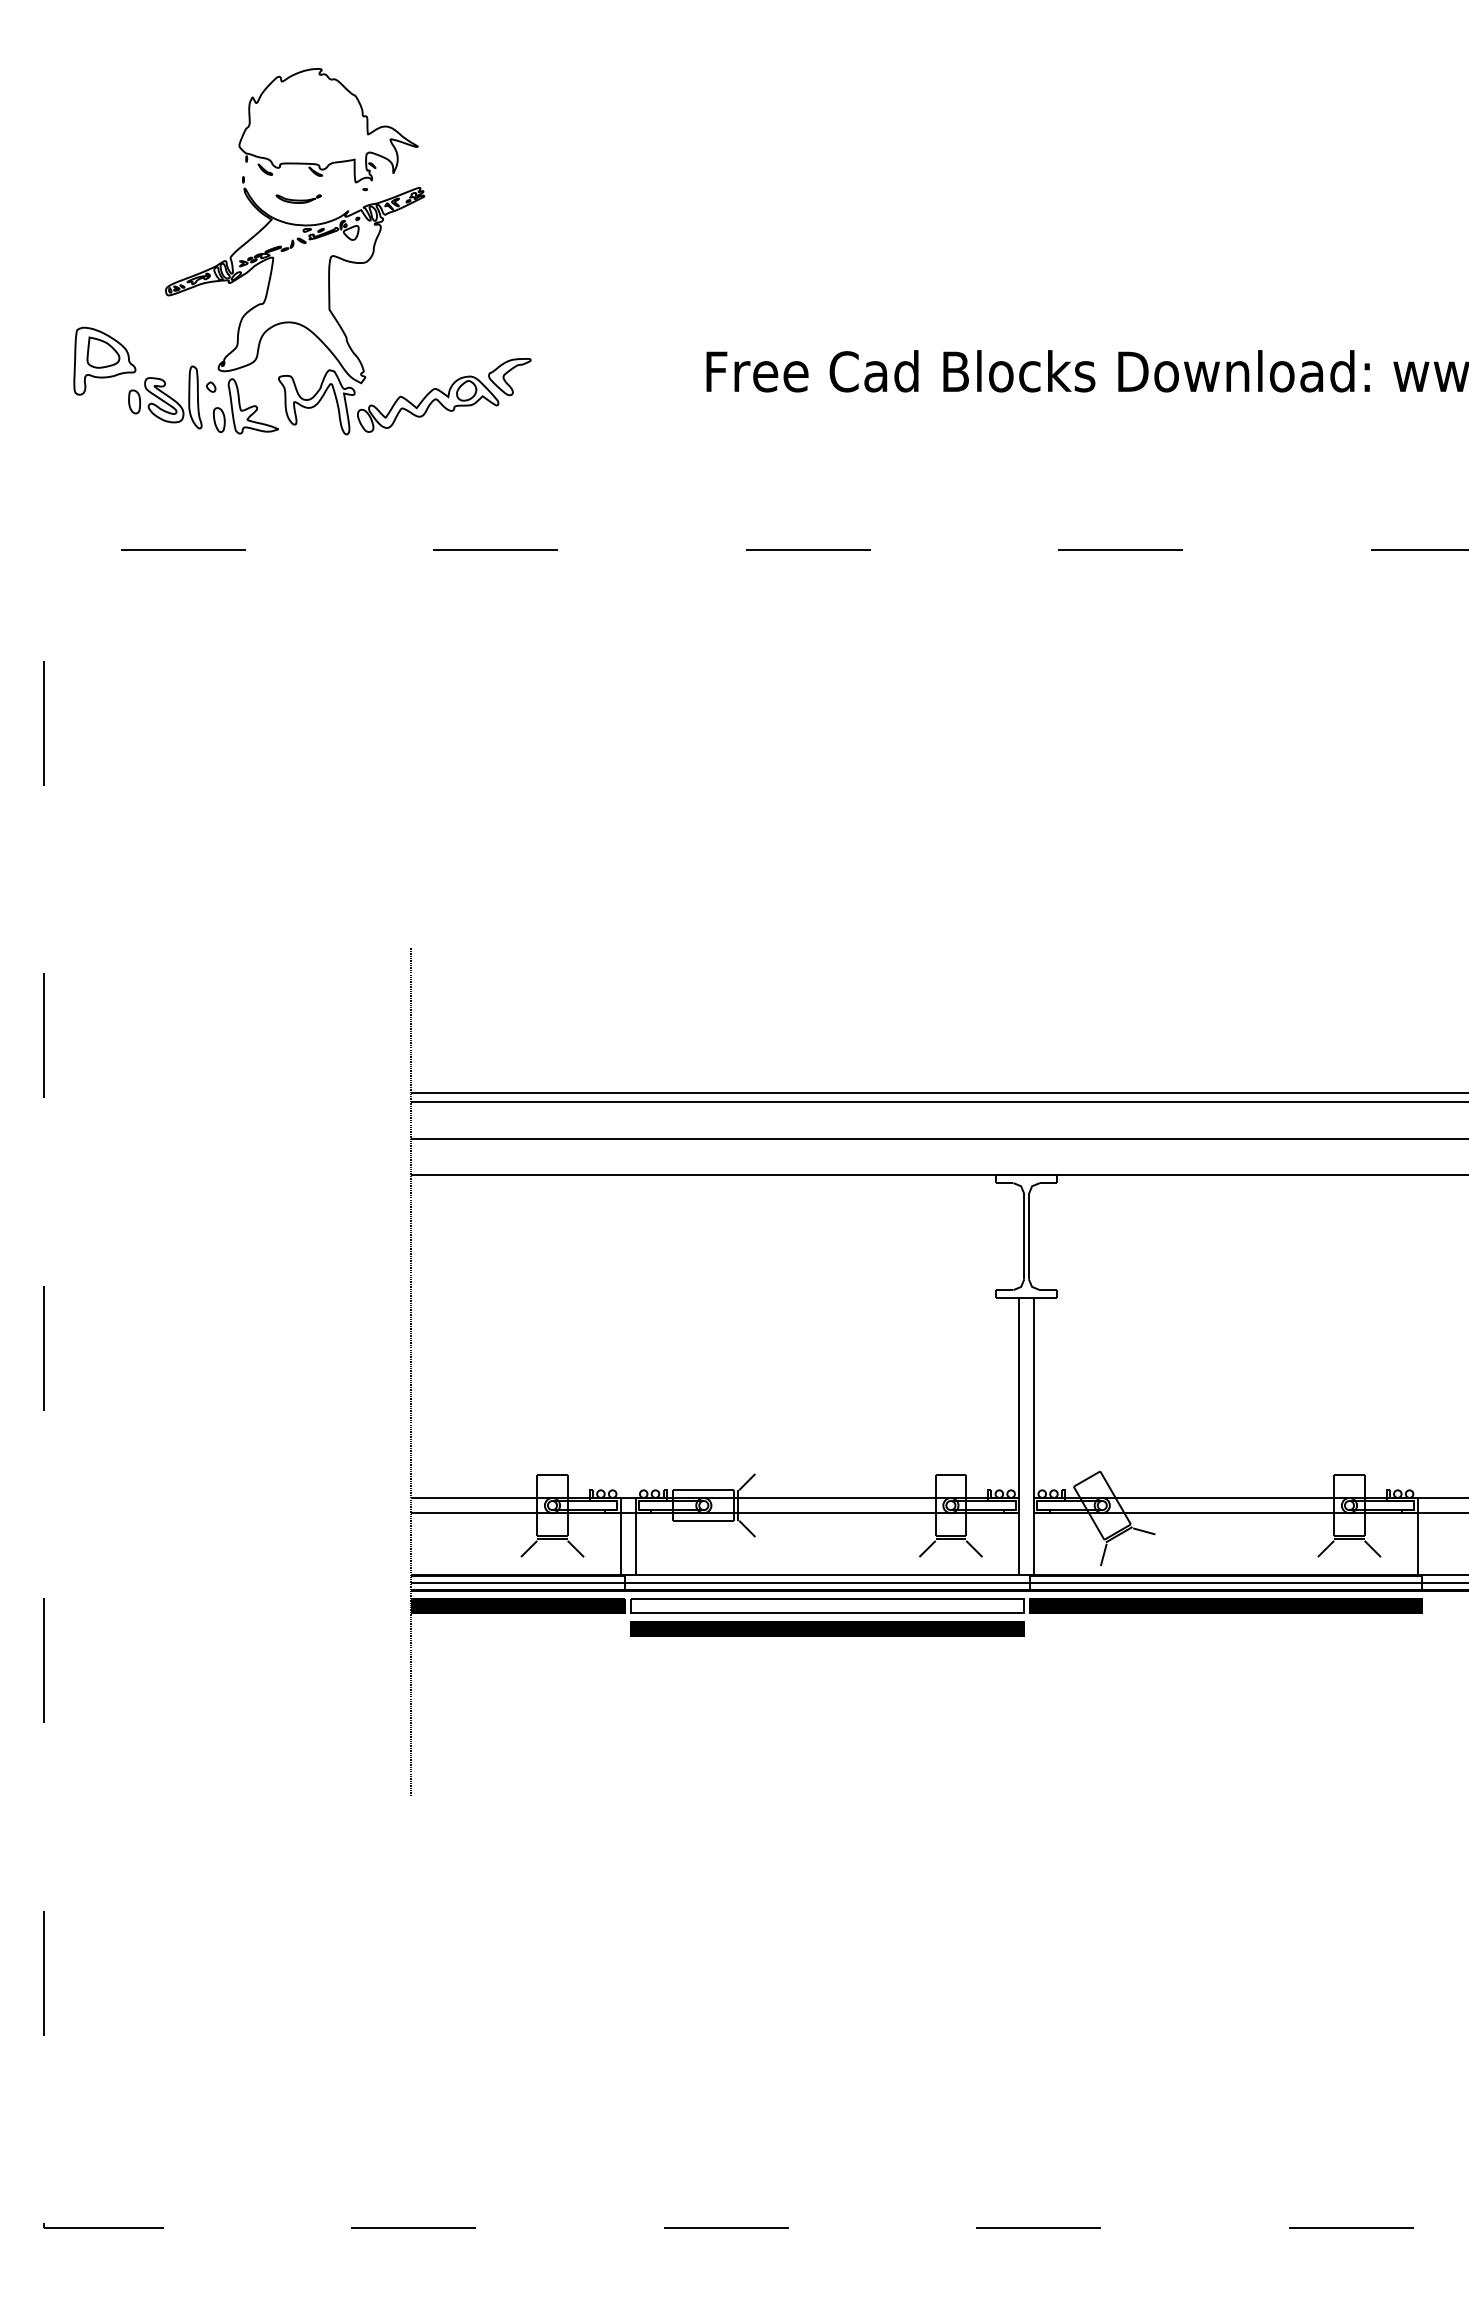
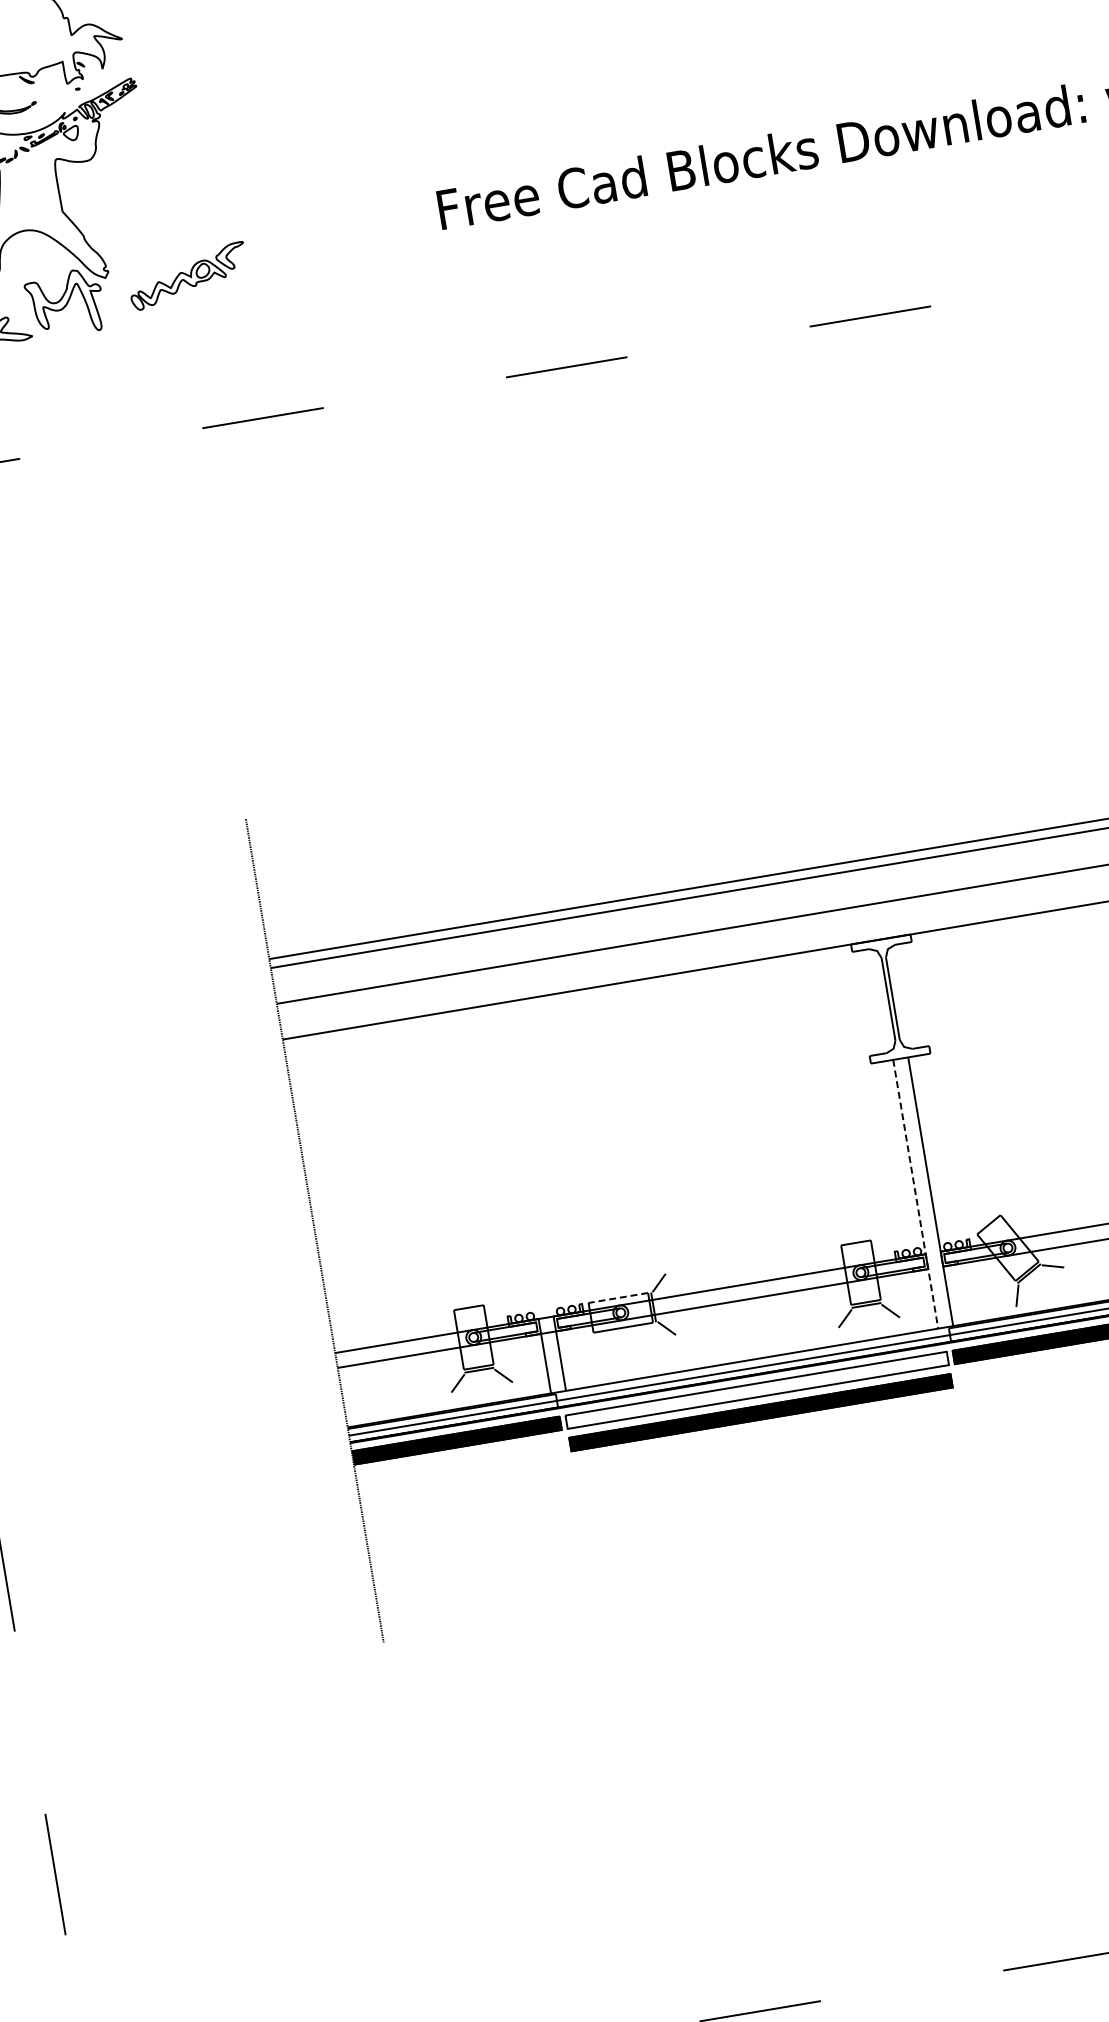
part: (444, 395) -> (188, 276), size x0.7
line: (1018, 1436) -> (915, 1194), solid -> dashed
line: (703, 1490) -> (618, 1298), solid -> dashed

